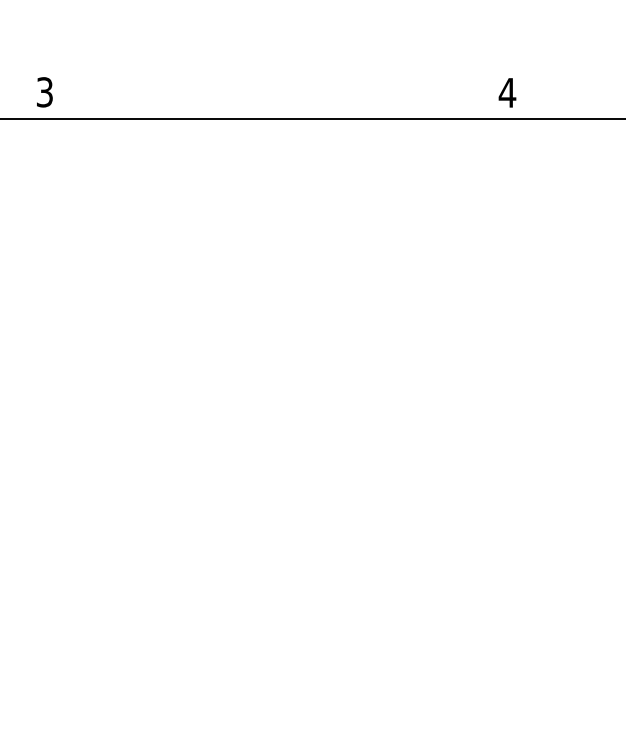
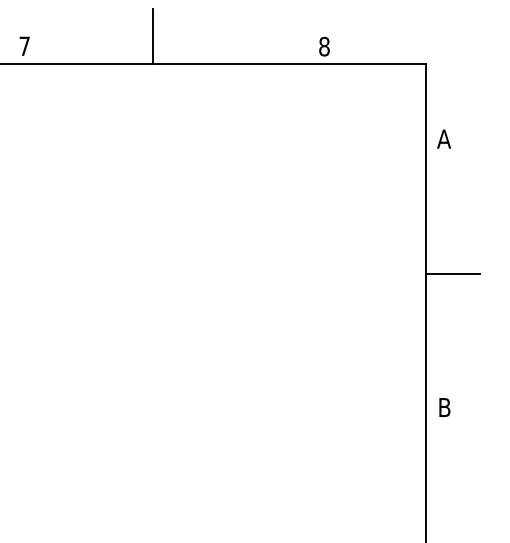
line: (243, 77) -> (153, 36), added
text: (44, 92) -> (24, 46), 3 -> 7
text: (507, 92) -> (324, 46), 4 -> 8

